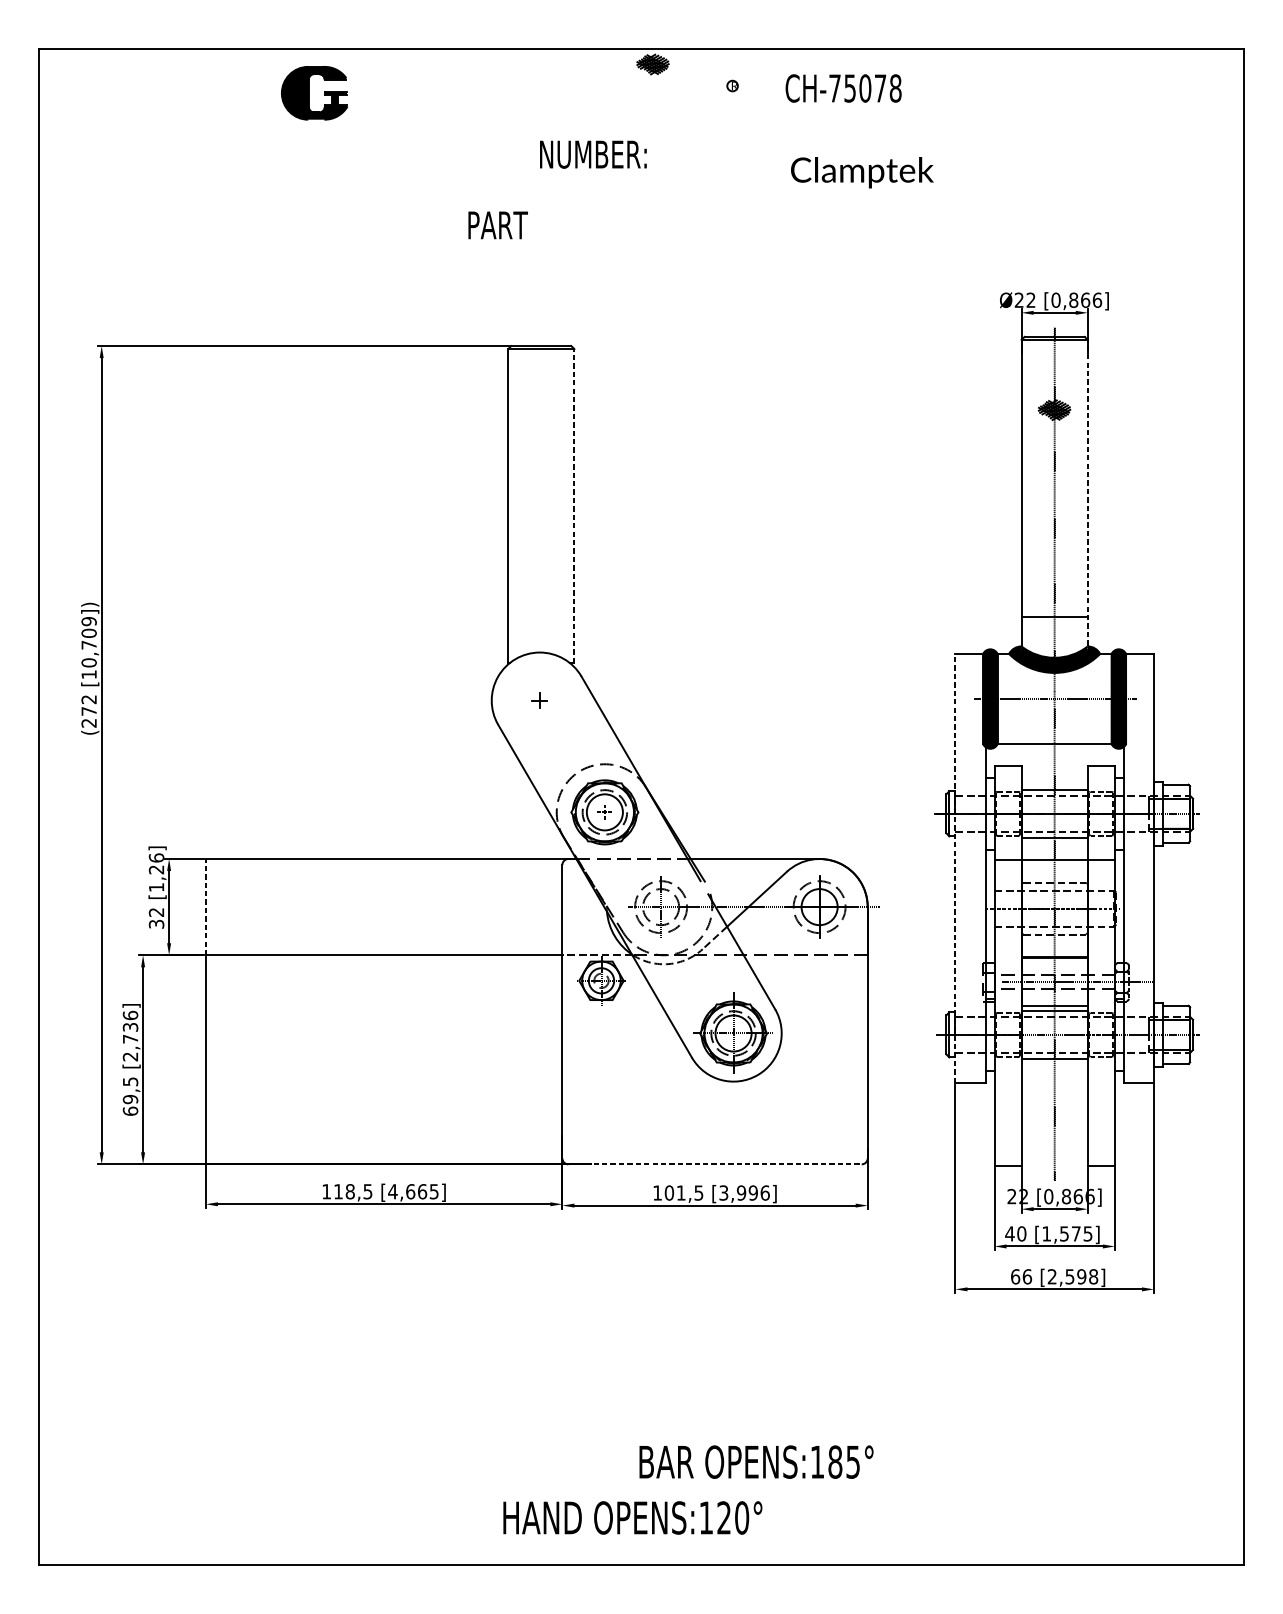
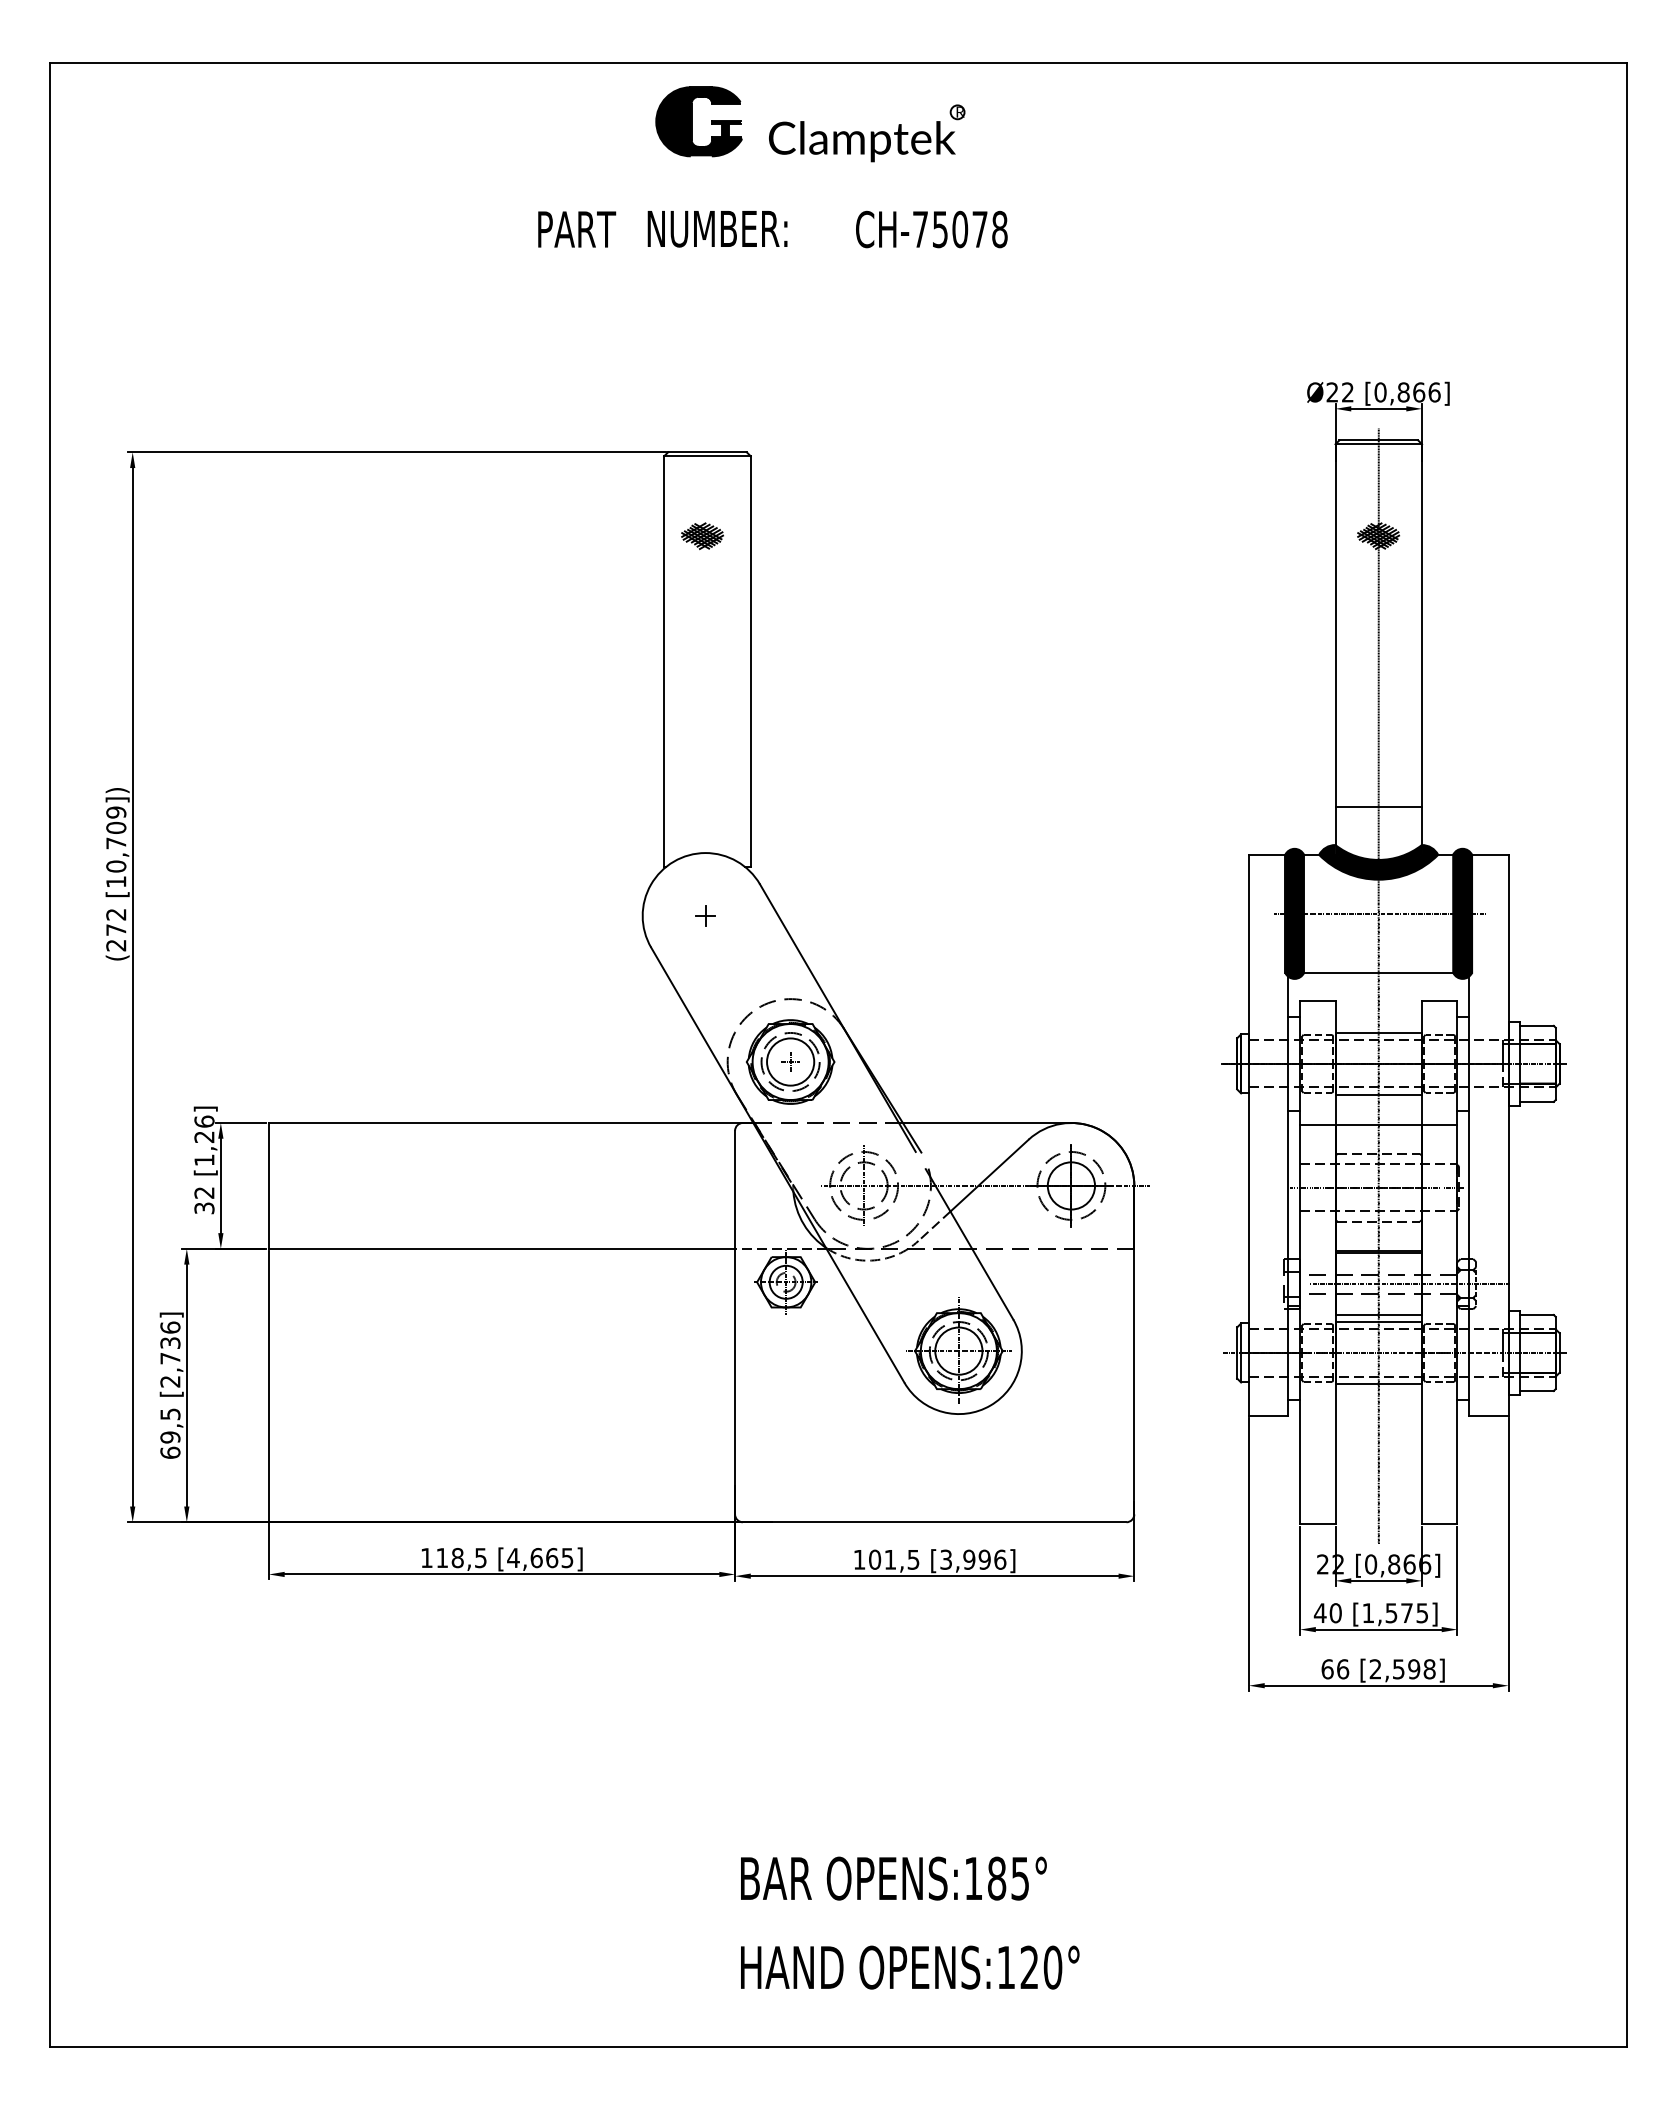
part: (652, 64) -> (702, 536), moved
text: (843, 88) -> (931, 229), moved
part: (314, 93) -> (698, 121), moved
text: (593, 155) -> (717, 229), moved
text: (862, 172) -> (862, 141), moved
text: (498, 225) -> (577, 229), moved
line: (1088, 496) -> (1422, 649), dashed -> solid
line: (574, 506) -> (750, 661), dashed -> solid
line: (955, 868) -> (1248, 1135), dashed -> solid
line: (205, 906) -> (268, 1185), dashed -> solid
line: (714, 1164) -> (934, 1522), dashed -> solid
text: (756, 1462) -> (893, 1878), moved
text: (633, 1517) -> (910, 1967), moved

